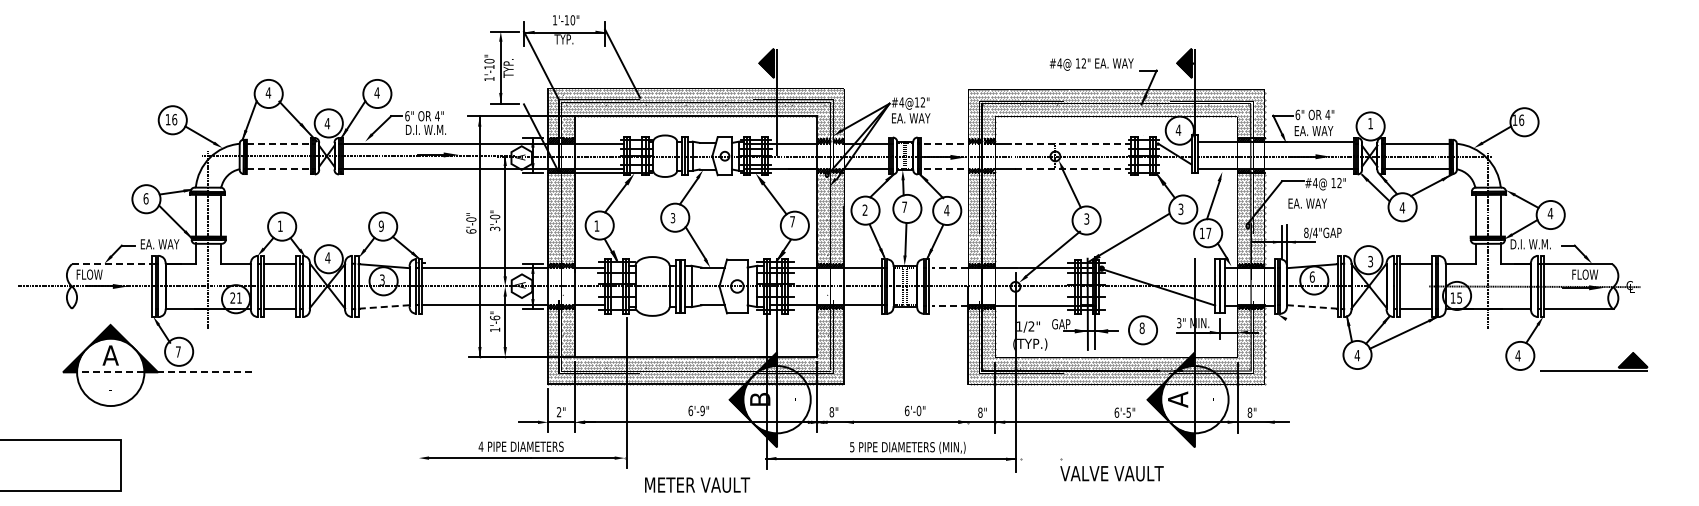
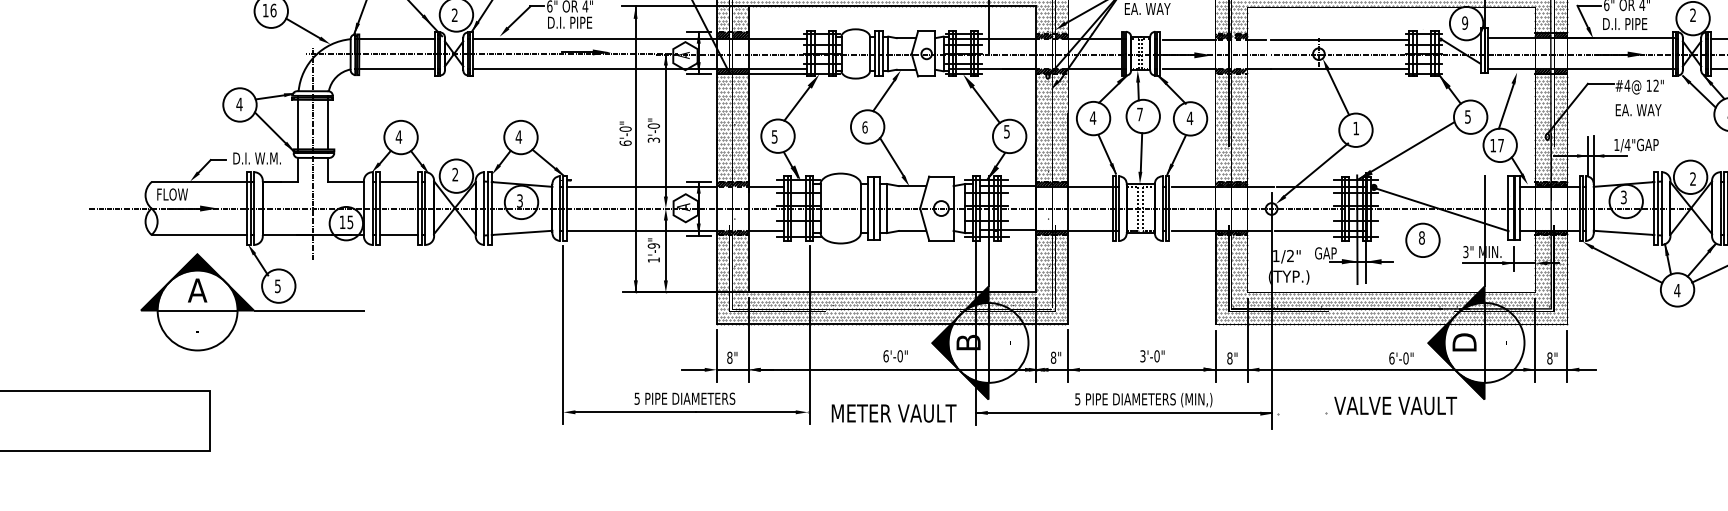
text: (327, 123) -> (454, 15), 4 -> 2
text: (1370, 123) -> (1692, 15), 1 -> 2
text: (434, 129) -> (581, 22), D.I. W.M. -> D.I. PIPE
text: (1178, 129) -> (1465, 22), 4 -> 9
text: (1314, 131) -> (1626, 24), EA. WAY -> D.I. PIPE
line: (279, 143) -> (397, 38), dashed -> solid
line: (946, 144) -> (1189, 40), dashed -> solid
line: (1073, 144) -> (1340, 40), dashed -> solid
line: (279, 168) -> (397, 68), dashed -> solid
line: (946, 168) -> (1189, 68), dashed -> solid
line: (1073, 168) -> (1340, 68), dashed -> solid
text: (145, 198) -> (238, 104), 6 -> 4
text: (1307, 203) -> (1638, 110), moved
text: (1180, 208) -> (1467, 116), 3 -> 5
text: (864, 209) -> (1092, 117), 2 -> 4
text: (672, 218) -> (864, 127), 3 -> 6
text: (1086, 218) -> (1355, 127), 3 -> 1
text: (792, 221) -> (1006, 131), 7 -> 5
text: (280, 225) -> (399, 136), 1 -> 4
text: (381, 225) -> (518, 136), 9 -> 4
text: (596, 225) -> (774, 136), 1 -> 5
text: (1306, 232) -> (1616, 144), 8/4"GAP -> 1/4"GAP
text: (160, 244) -> (256, 158), EA. WAY -> D.I. W.M.
text: (327, 257) -> (454, 174), 4 -> 2
text: (1370, 262) -> (1692, 180), 3 -> 2
line: (112, 264) -> (199, 182), dashed -> solid
line: (949, 268) -> (1193, 187), dashed -> solid
text: (1311, 276) -> (1622, 196), 6 -> 3
text: (235, 297) -> (345, 221), 21 -> 15
line: (949, 305) -> (1193, 231), dashed -> solid
line: (384, 306) -> (522, 232), dashed -> solid
line: (1312, 306) -> (1624, 232), dashed -> solid
line: (111, 308) -> (198, 234), added
text: (495, 317) -> (654, 245), 1'-6" -> 1'-9"
part: (1142, 330) -> (1422, 240), moved
line: (1315, 334) -> (1627, 265), added
text: (178, 351) -> (278, 285), 7 -> 5
line: (110, 372) -> (197, 310), dashed -> solid
line: (205, 372) -> (310, 310), dashed -> solid
line: (418, 393) -> (562, 335), added
text: (1178, 399) -> (1465, 342), A -> D
text: (702, 410) -> (900, 355), 6'-9" -> 6'-0"
line: (843, 410) -> (1067, 355), added
text: (906, 410) -> (1142, 355), 6'-0" -> 3'-0"
line: (968, 410) -> (1215, 355), added
line: (1264, 410) -> (1567, 355), added
text: (558, 412) -> (729, 358), 2" -> 8"
text: (1128, 412) -> (1405, 358), 6'-5" -> 6'-0"
text: (480, 446) -> (636, 398), 4 -> 5
text: (1111, 473) -> (1395, 405), moved
text: (697, 484) -> (894, 412), moved

